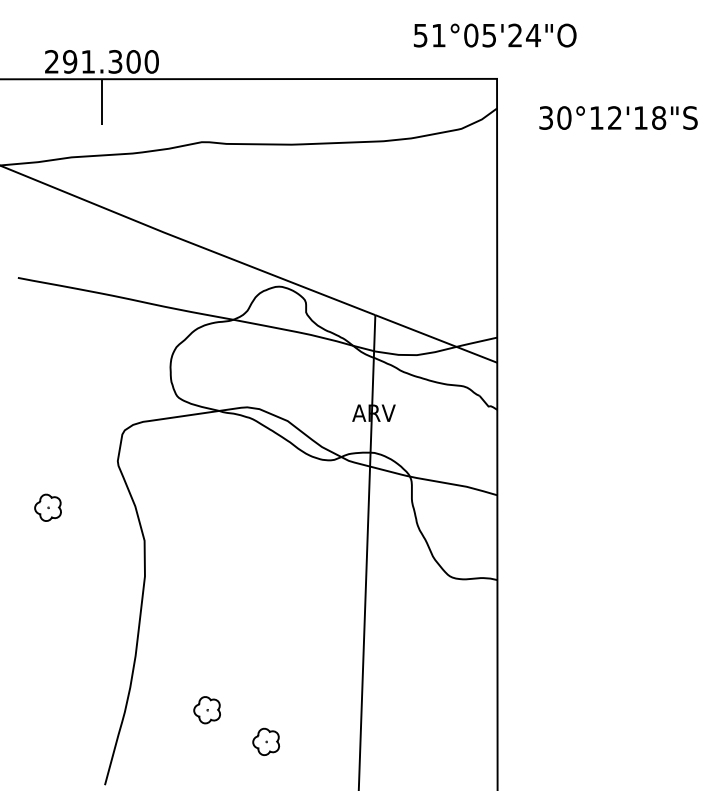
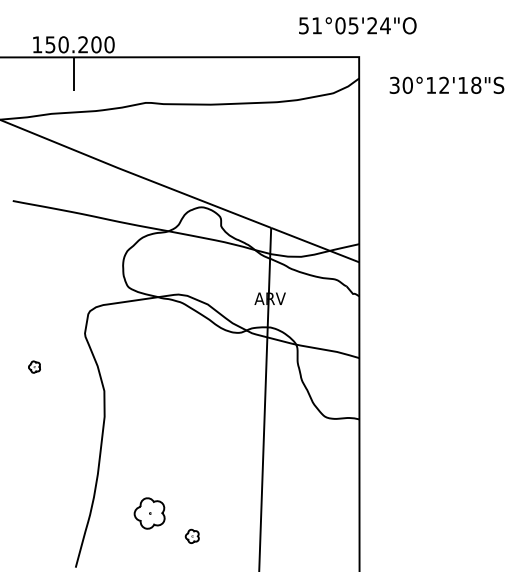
text: (83, 61) -> (60, 44), 291.300 -> 150.200
part: (47, 506) -> (34, 366), size x0.6
part: (207, 710) -> (149, 513), size x1.6
part: (266, 742) -> (192, 536), size x0.7

